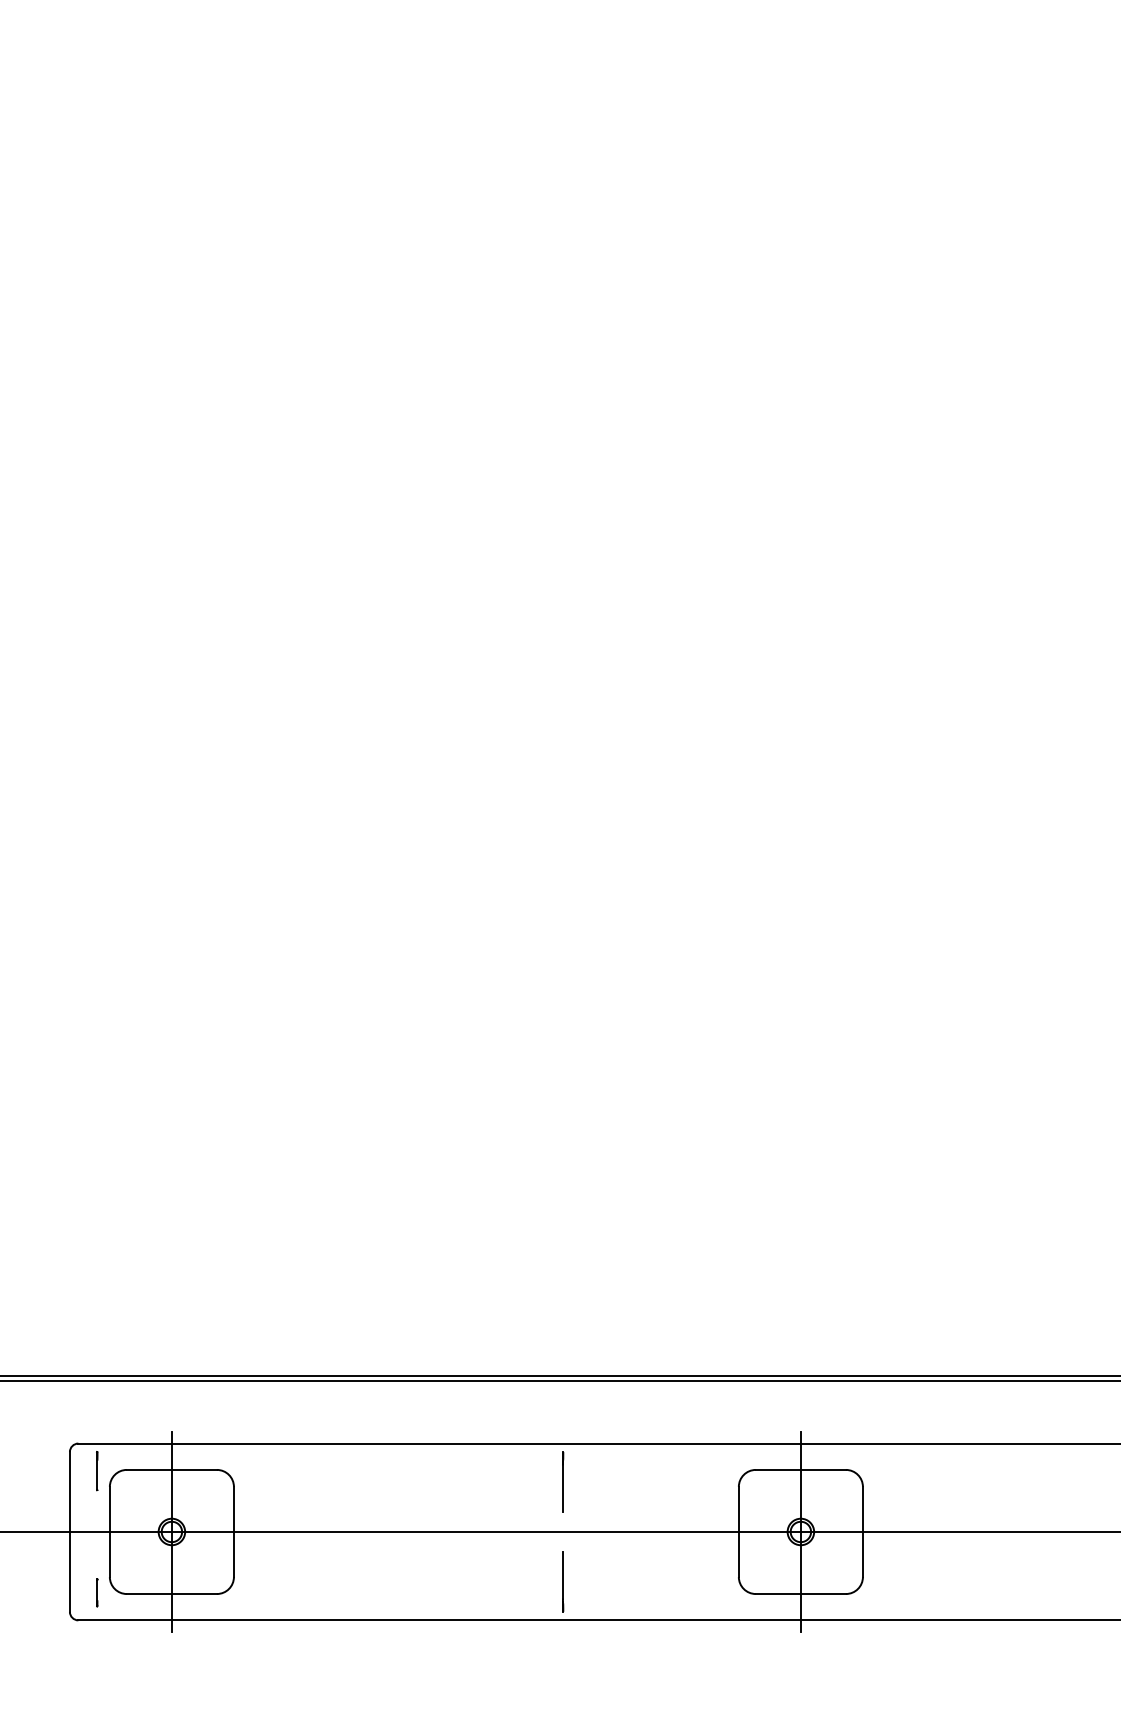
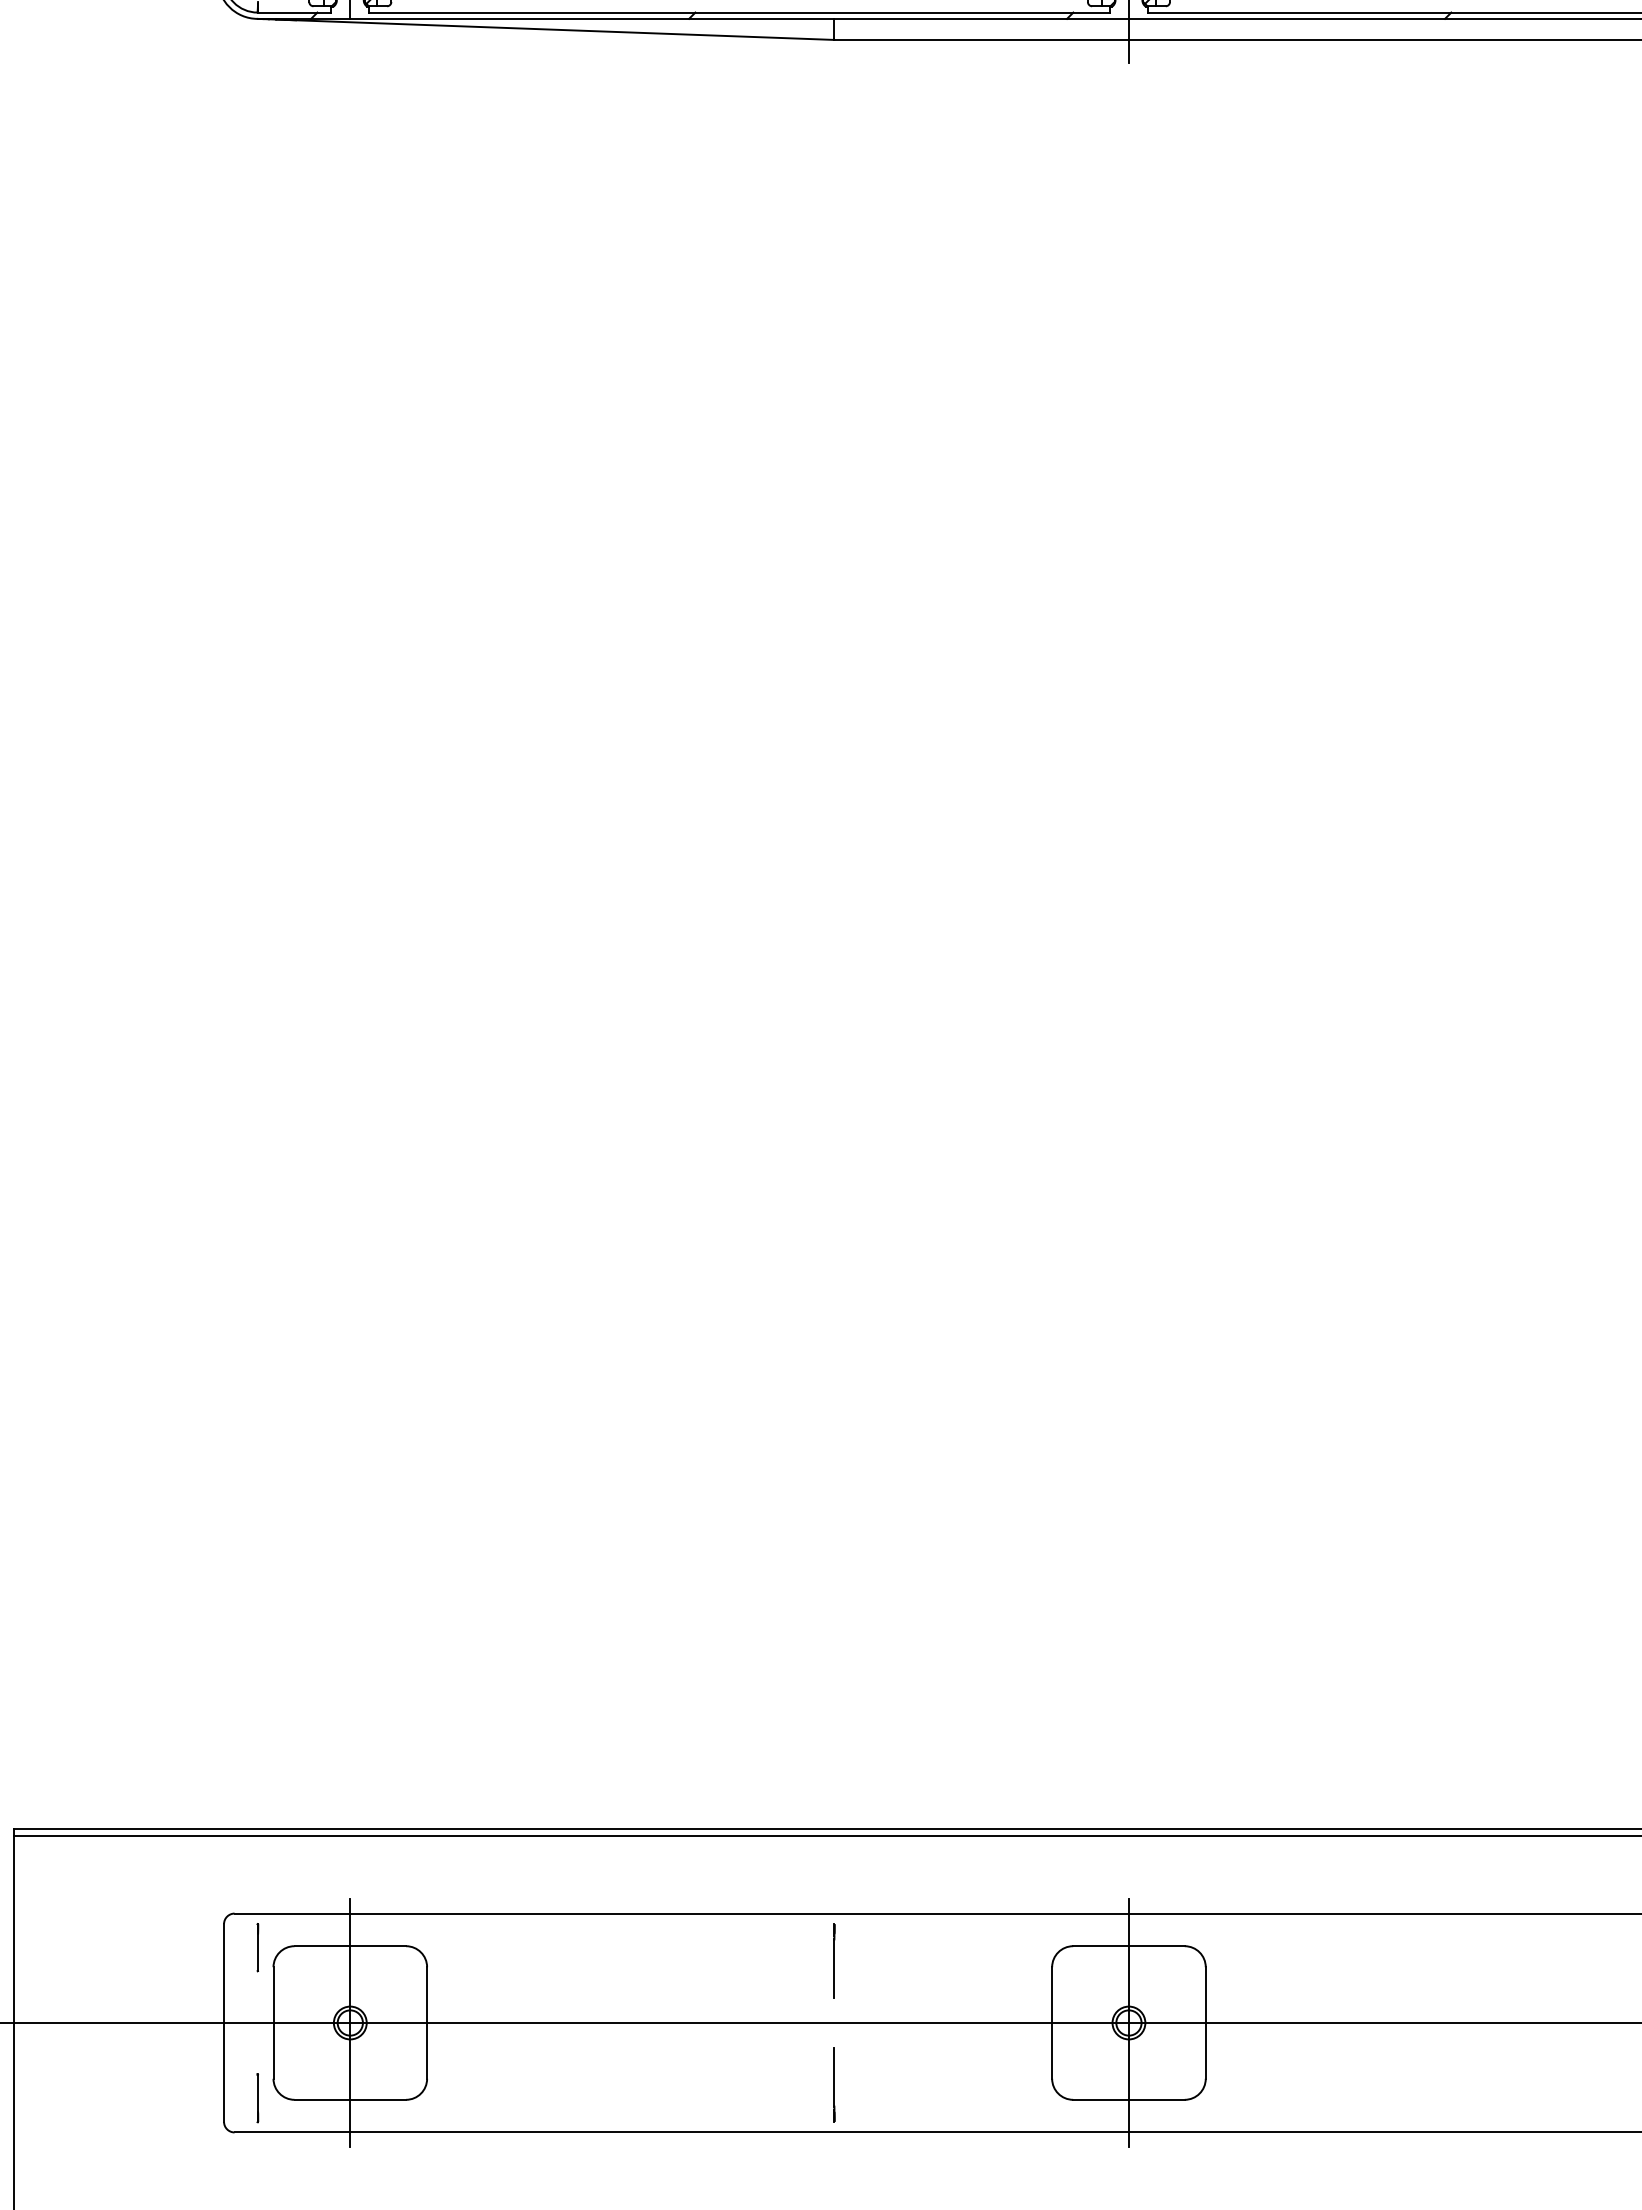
part: (96, 1592) -> (257, 2098), size x1.43

